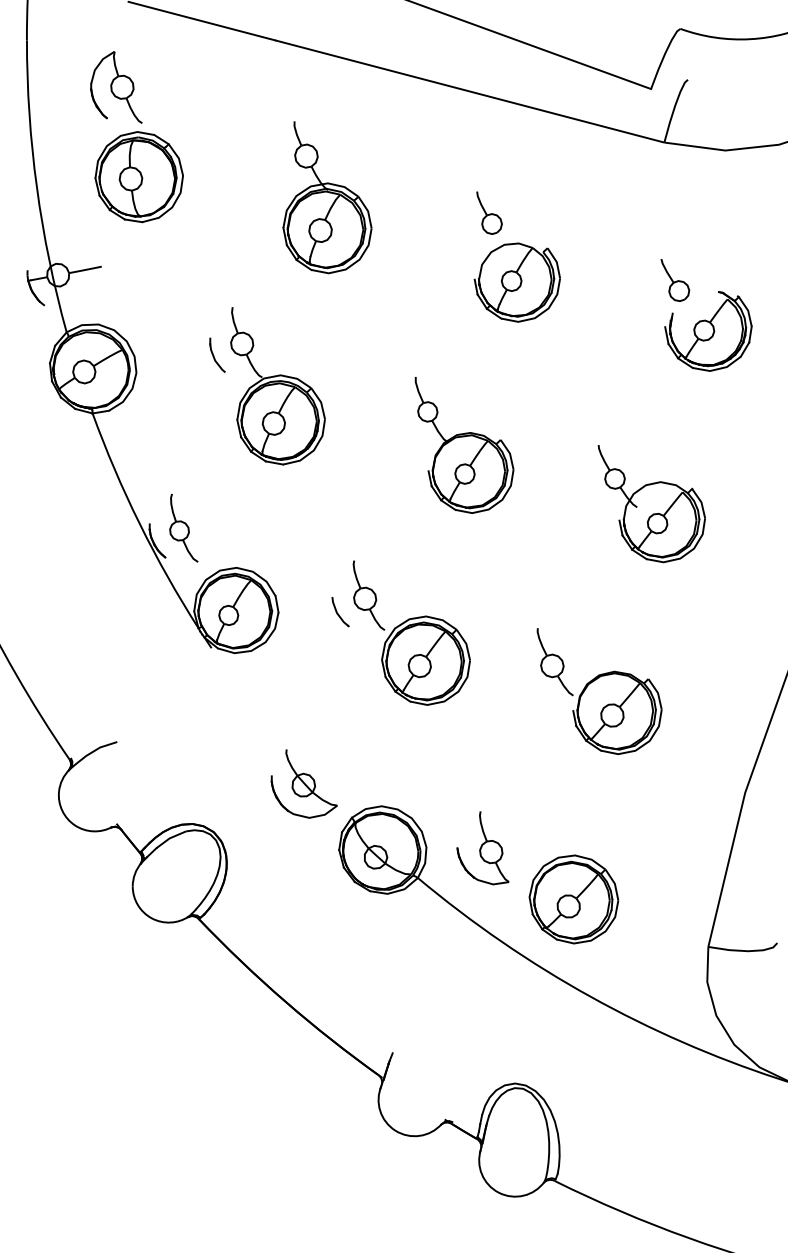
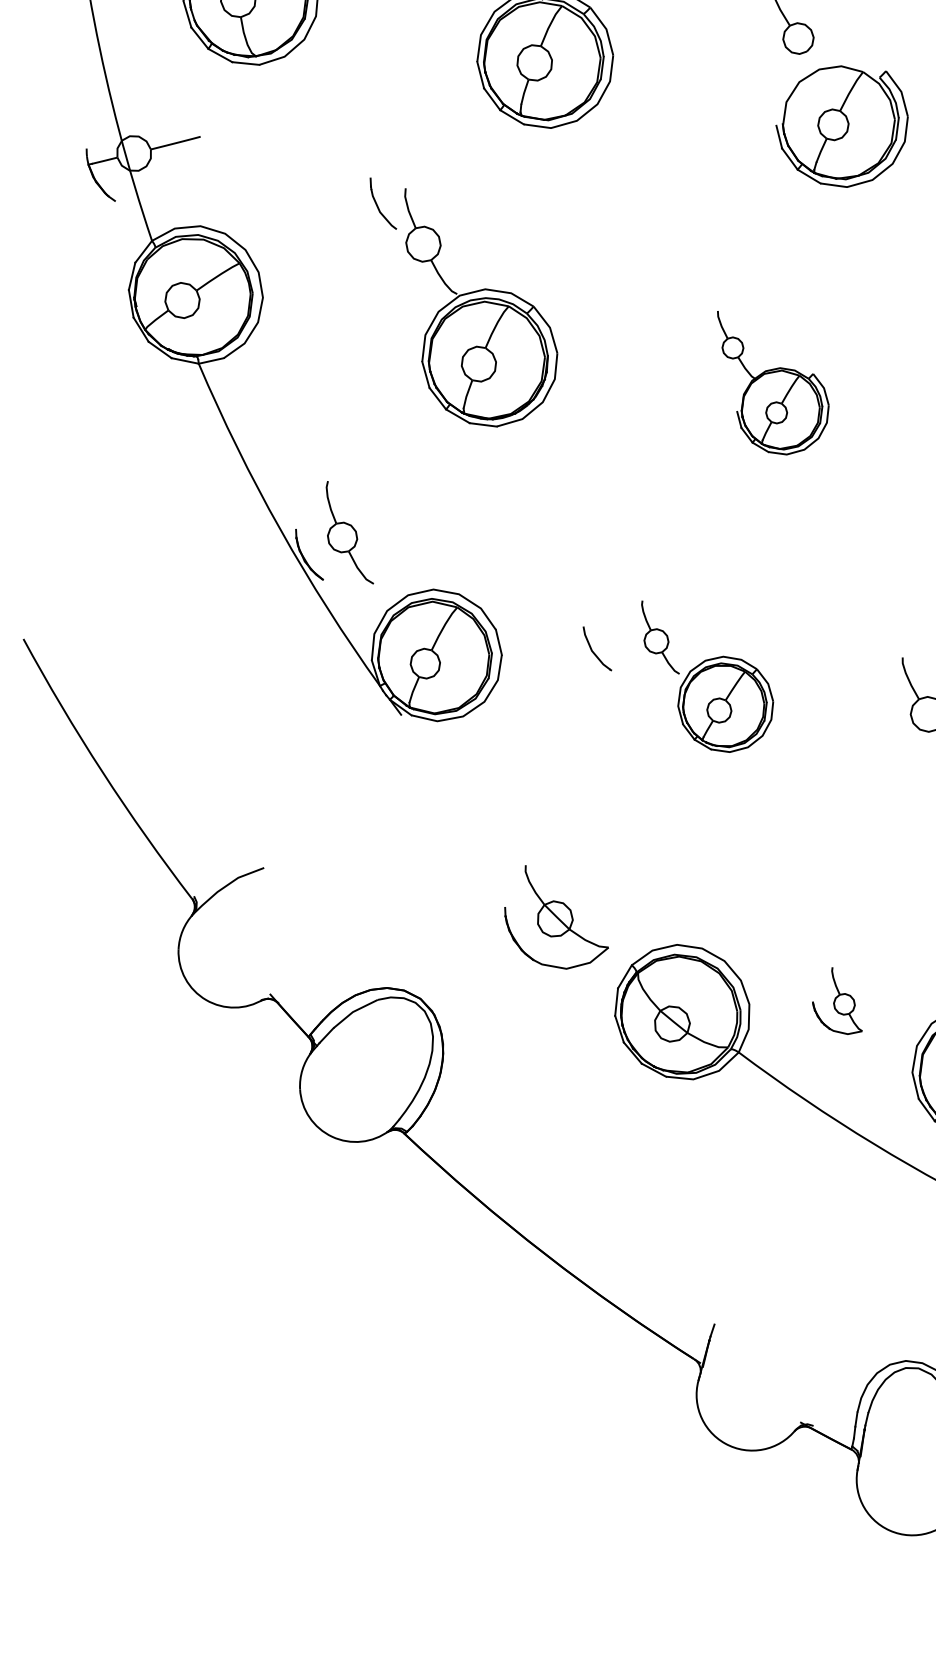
part: (217, 354) -> (383, 202), moved
part: (464, 445) -> (774, 382), size x0.7
part: (411, 632) -> (708, 674), size x0.7
part: (482, 848) -> (835, 1001), size x0.6

